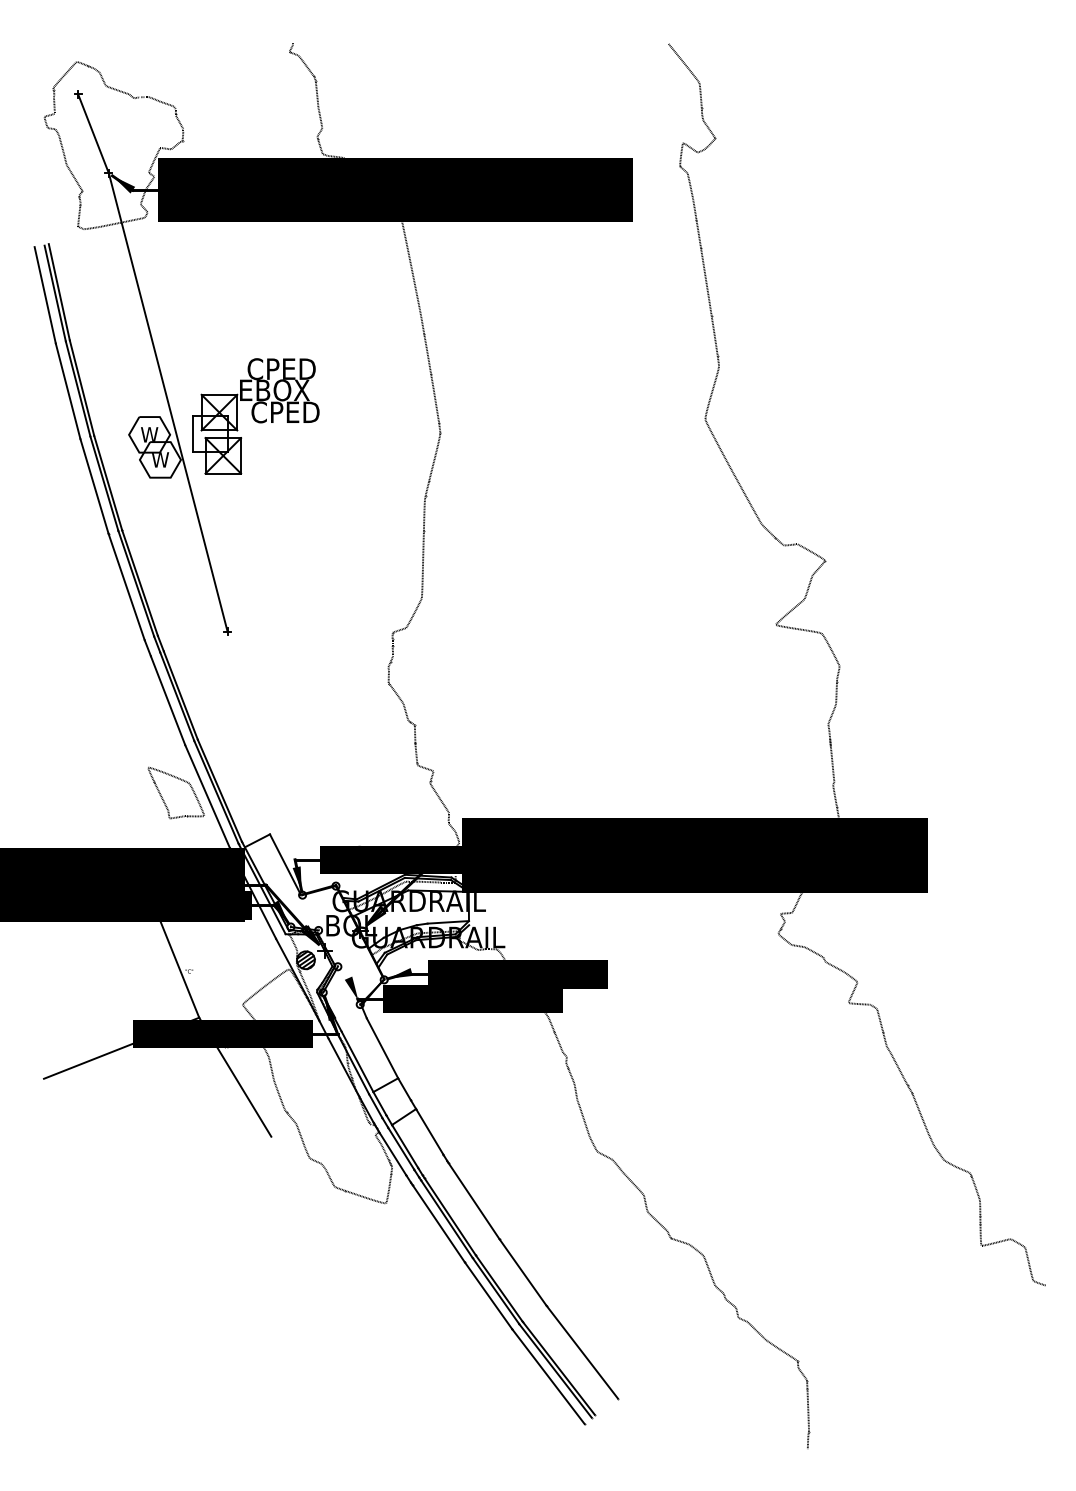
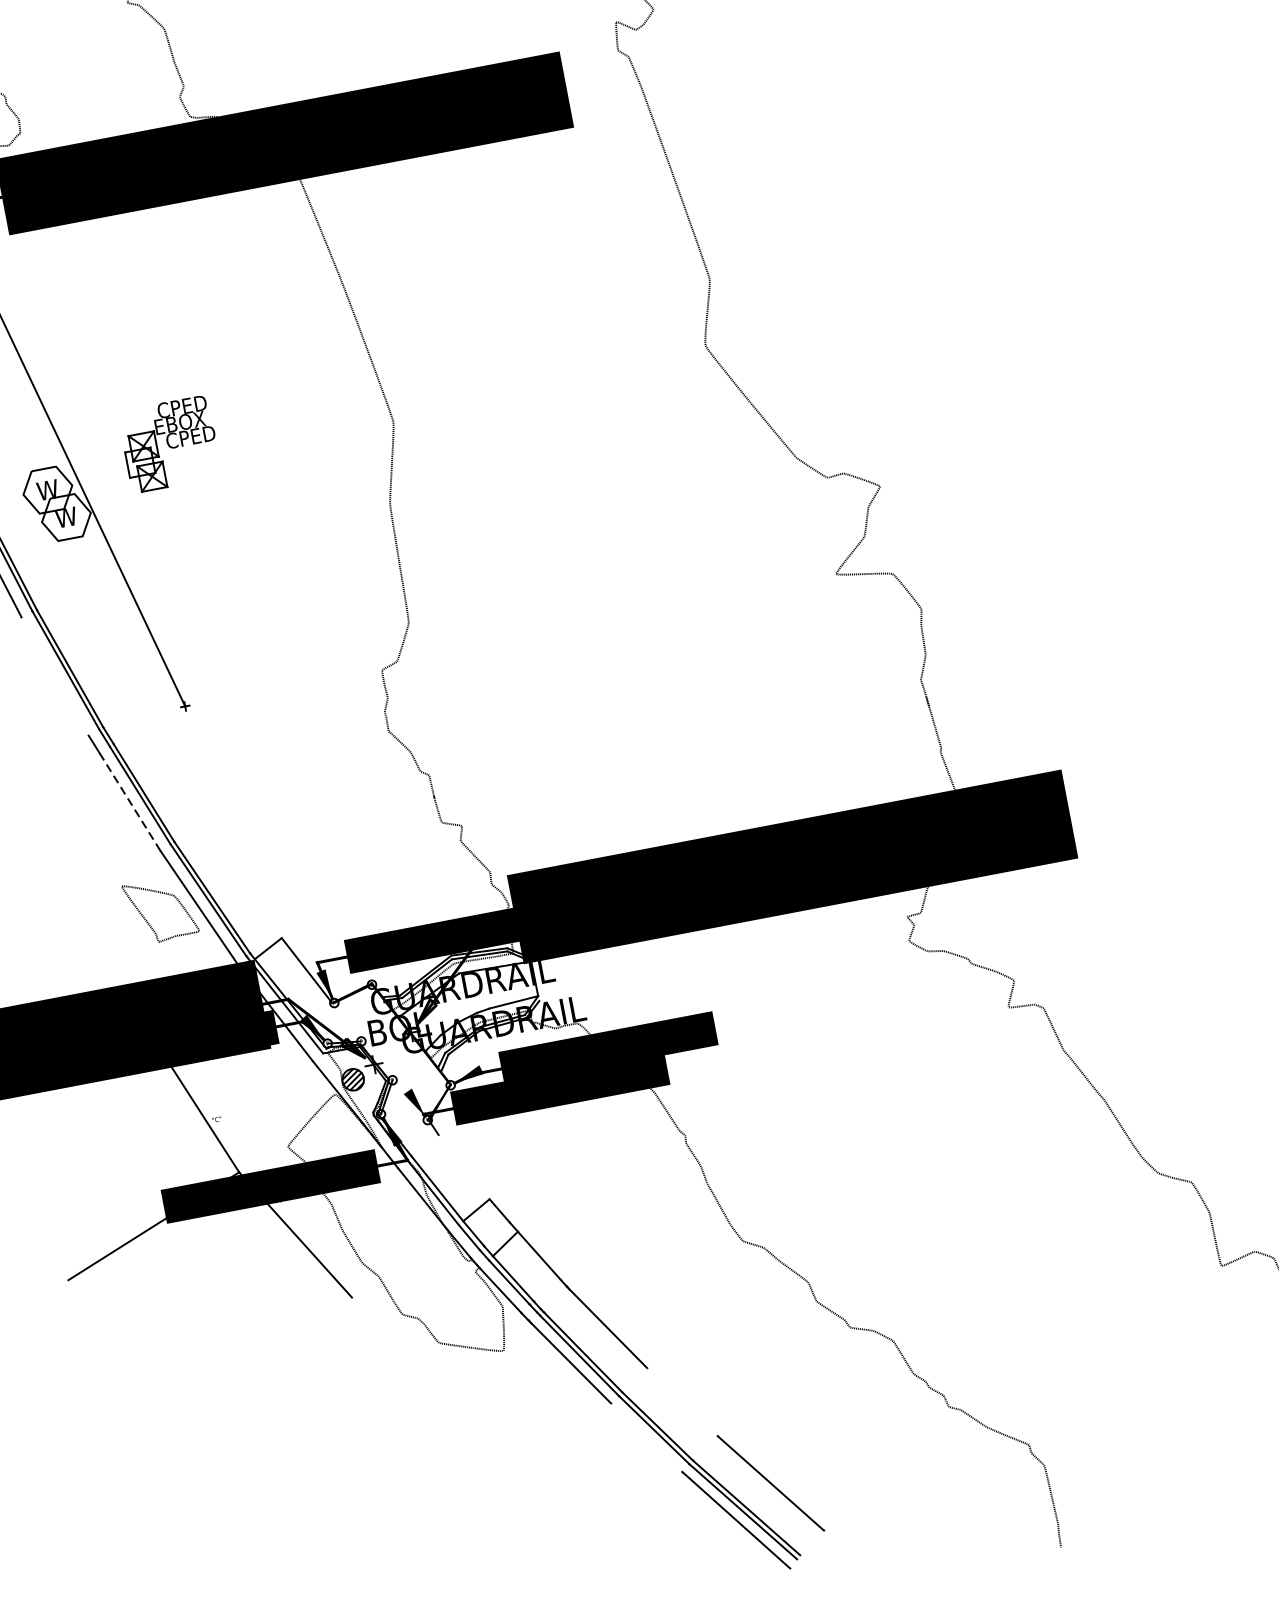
part: (255, 416) -> (169, 444), size x0.6
line: (126, 586) -> (54, 675), removed
line: (168, 700) -> (130, 801), solid -> dashed
line: (382, 1048) -> (464, 1167), removed
line: (522, 1272) -> (681, 1402), removed
line: (488, 1295) -> (646, 1437), removed

